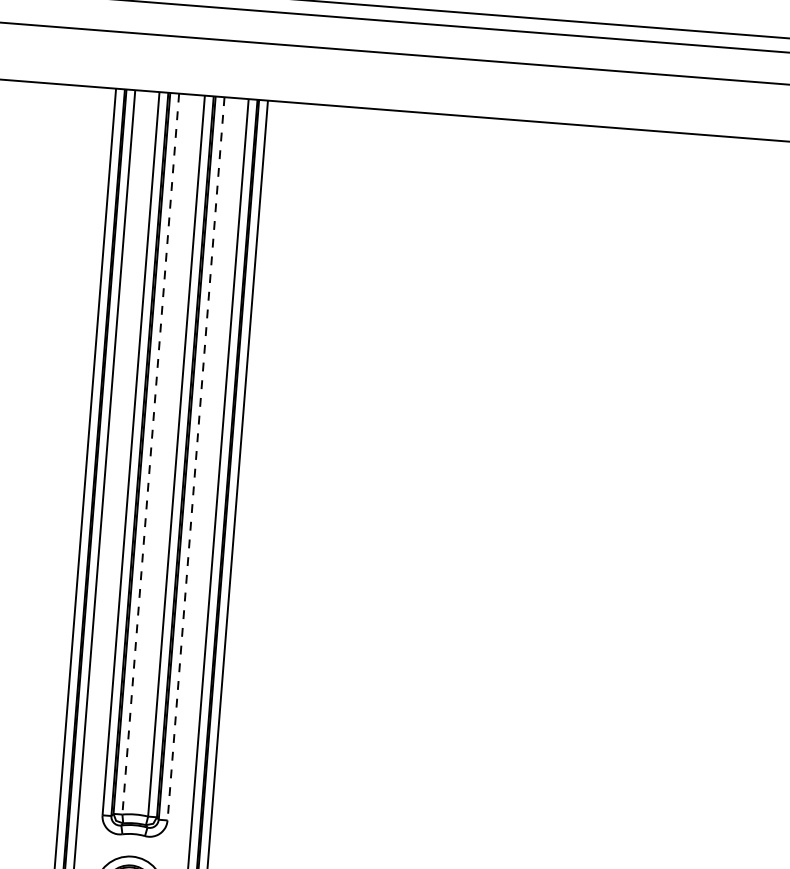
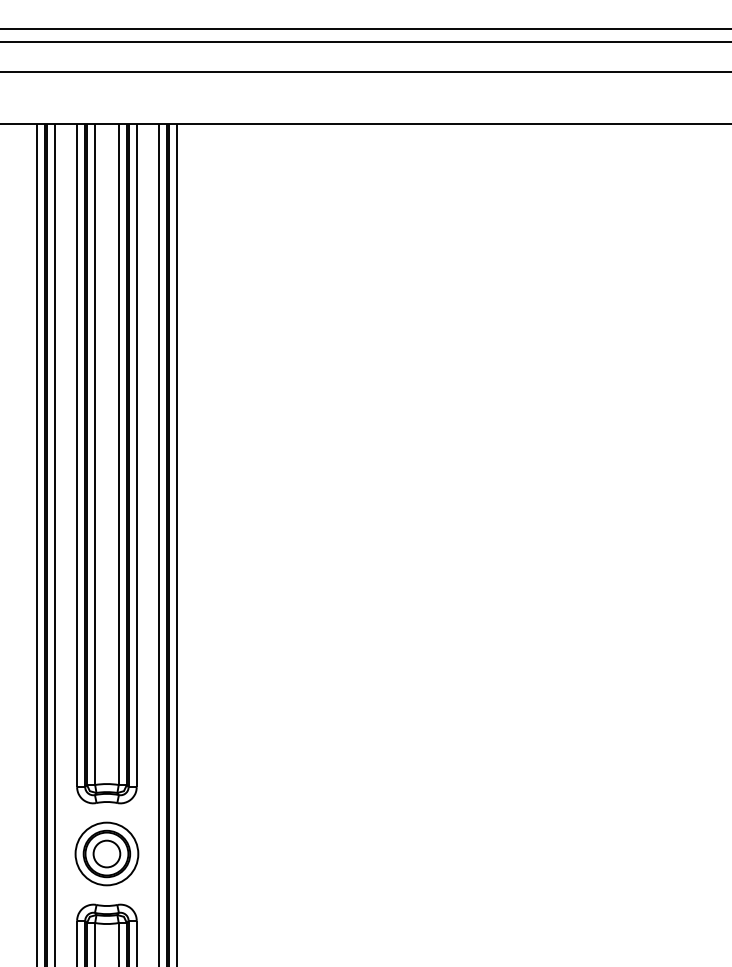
line: (151, 454) -> (95, 454), dashed -> solid
line: (195, 458) -> (136, 455), dashed -> solid

